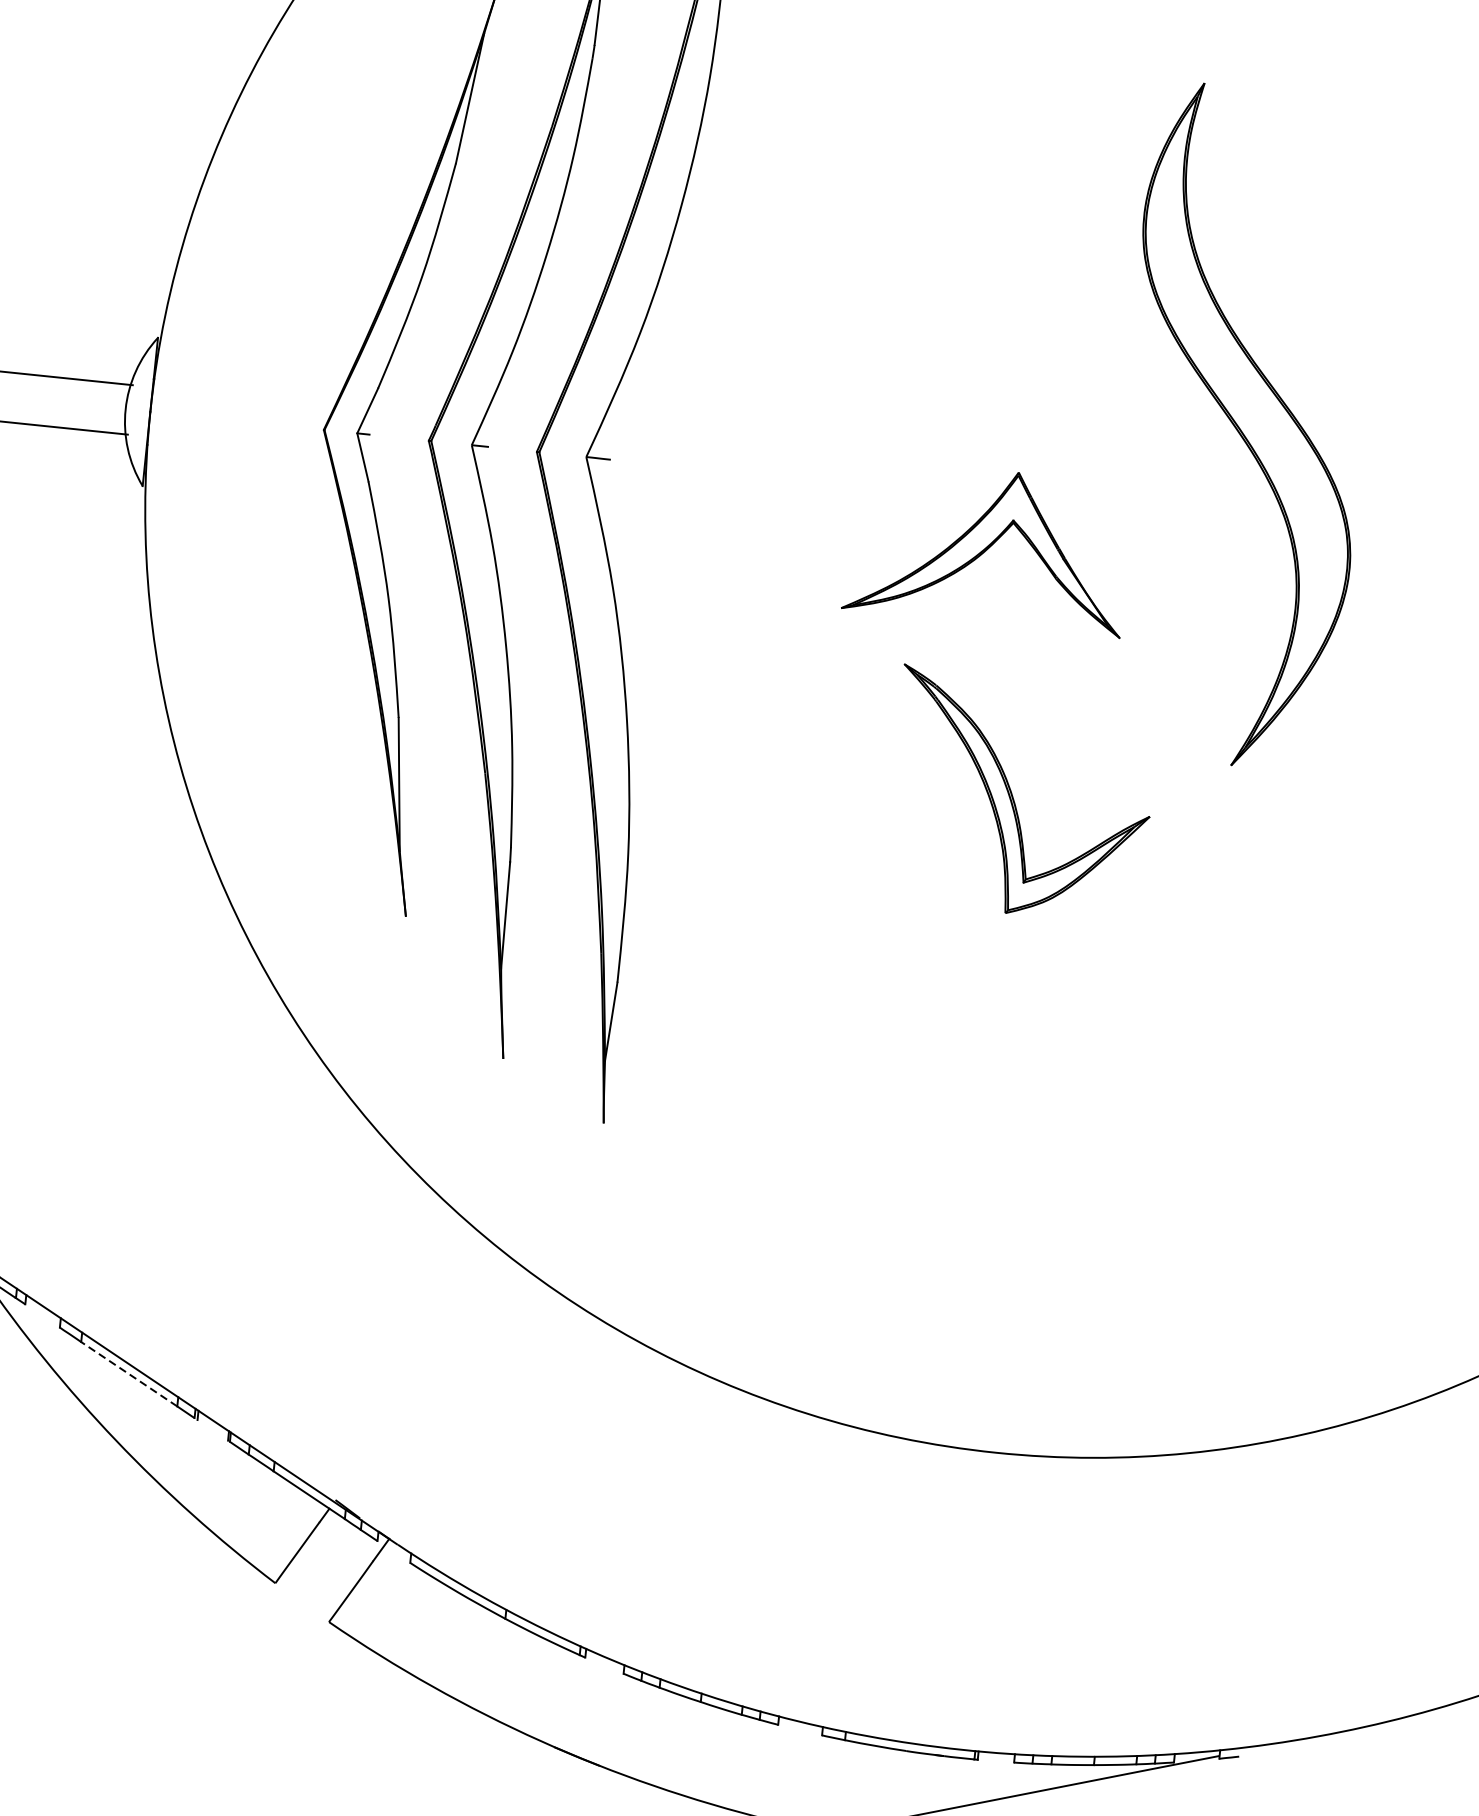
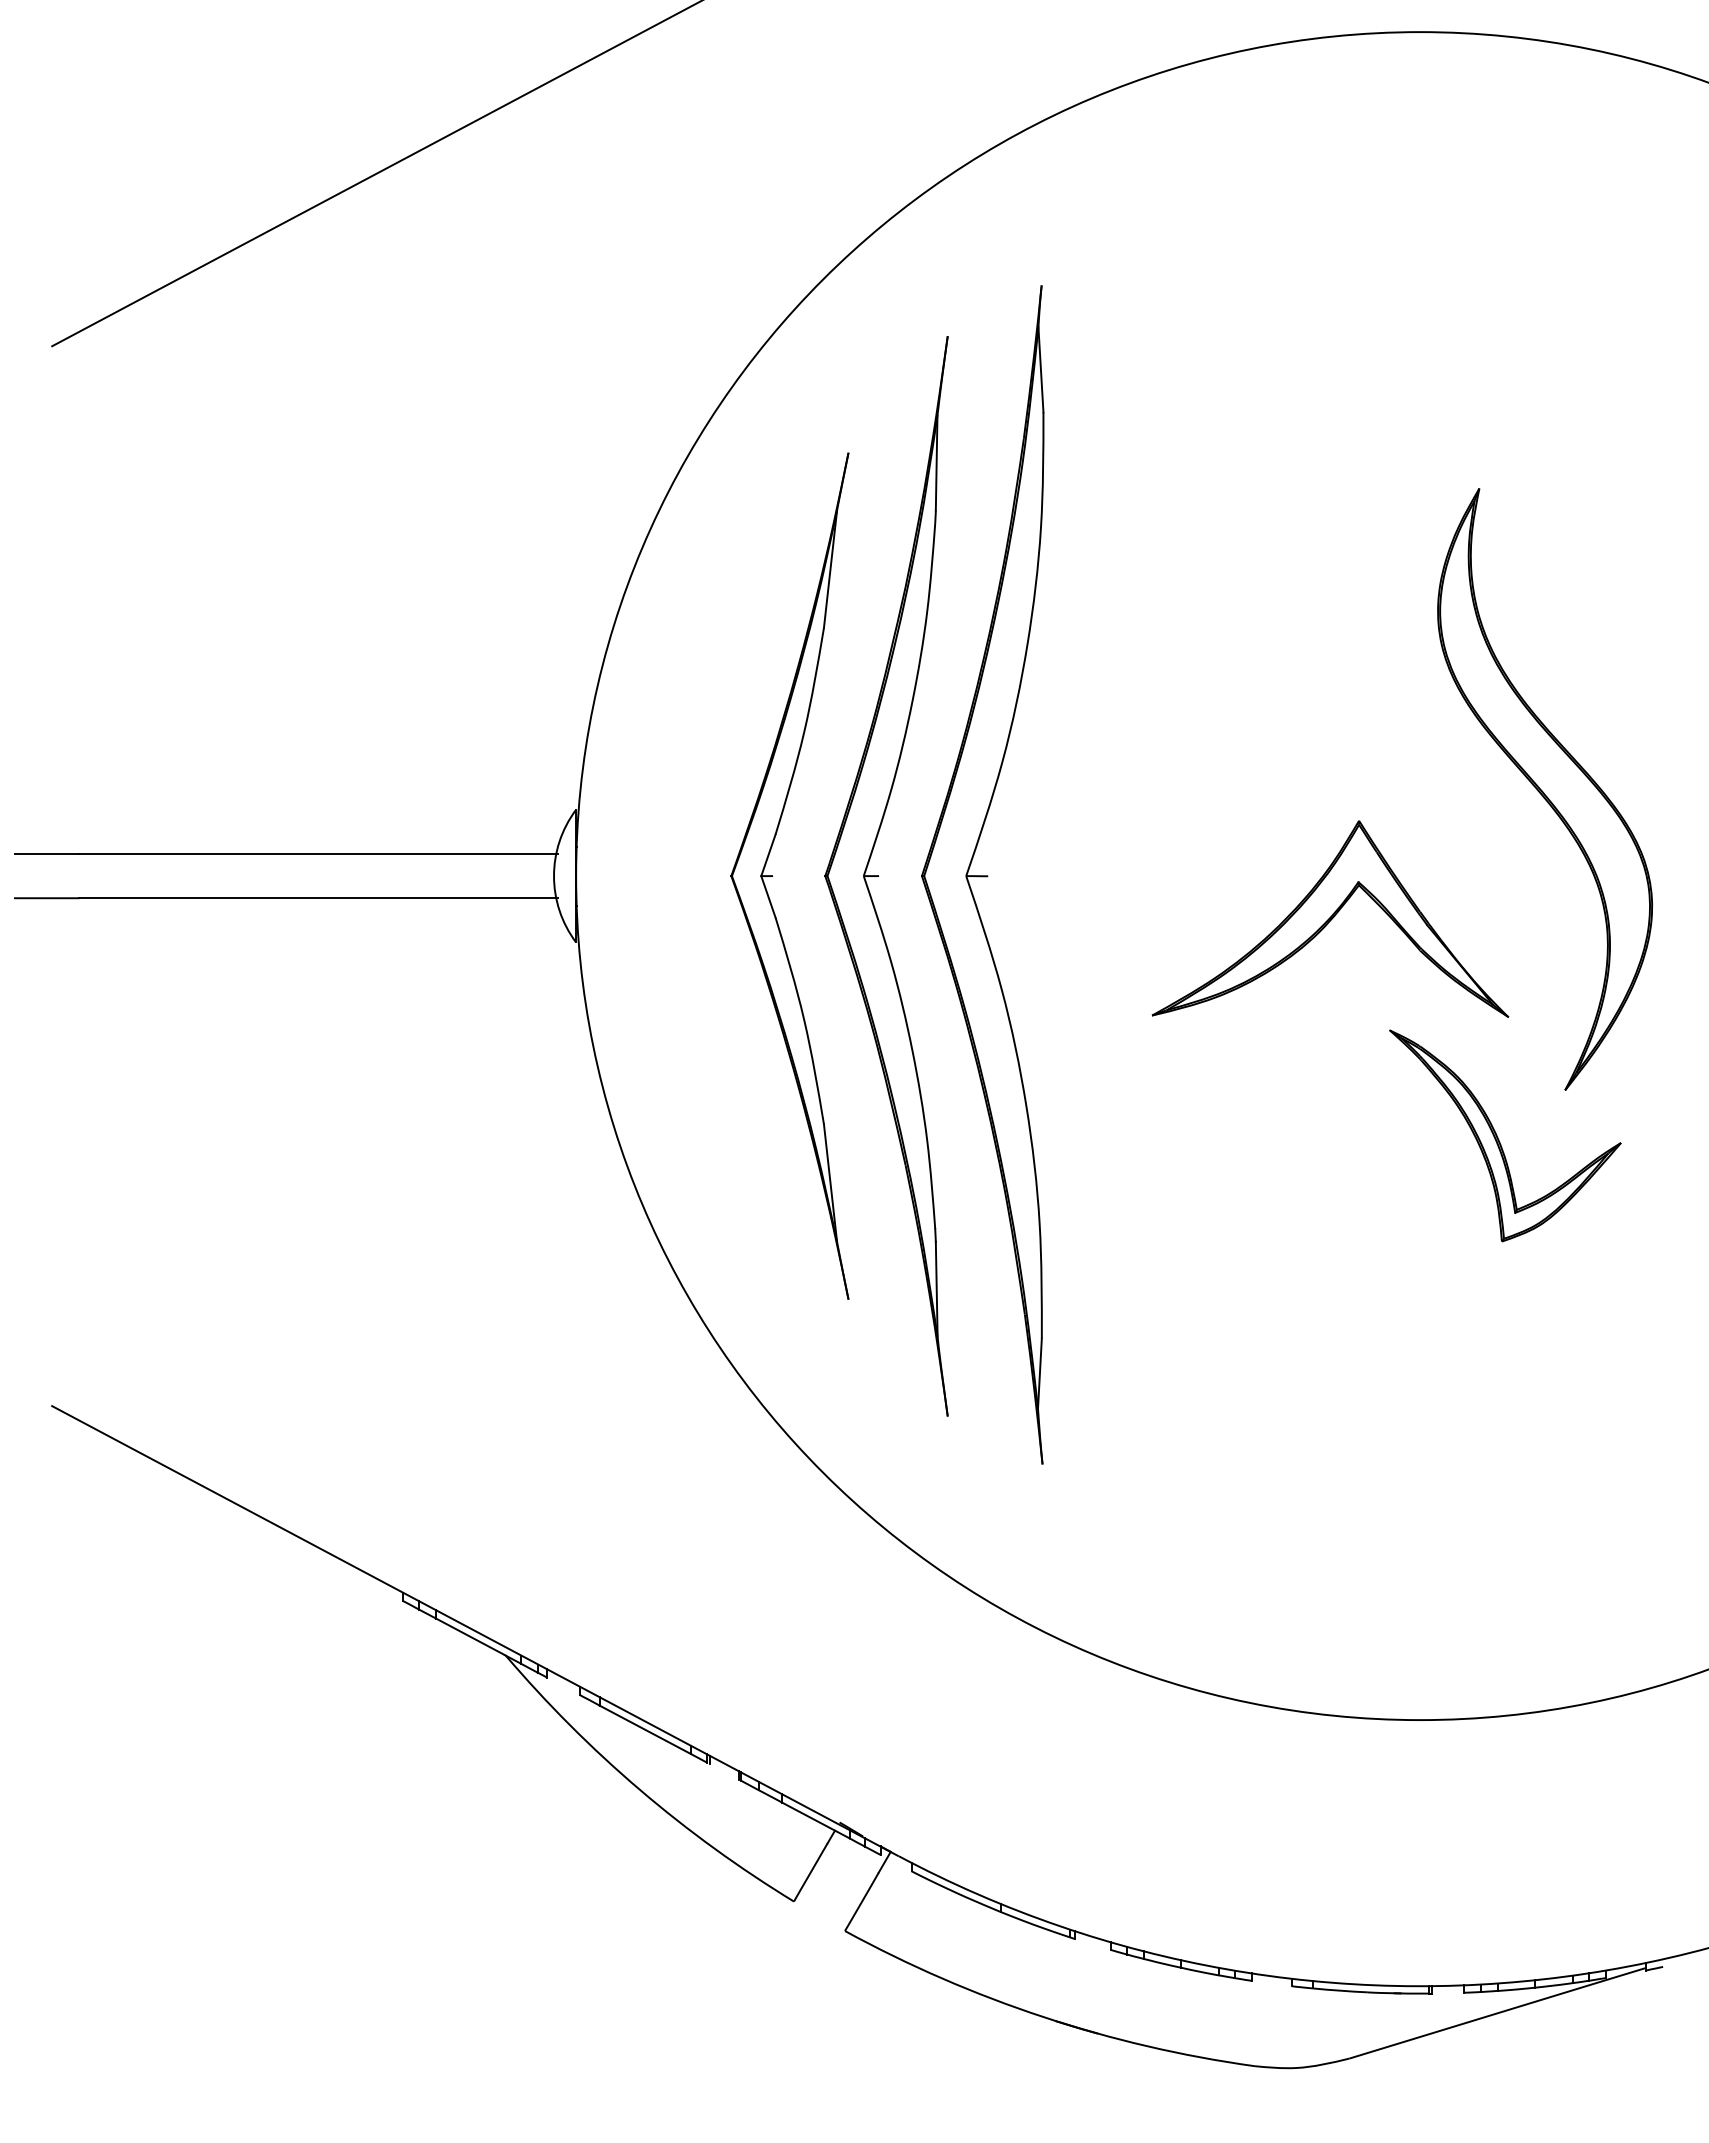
part: (988, 546) -> (1330, 918), size x1.43
part: (1014, 798) -> (1499, 1139), moved
line: (129, 1373) -> (645, 1729), dashed -> solid

